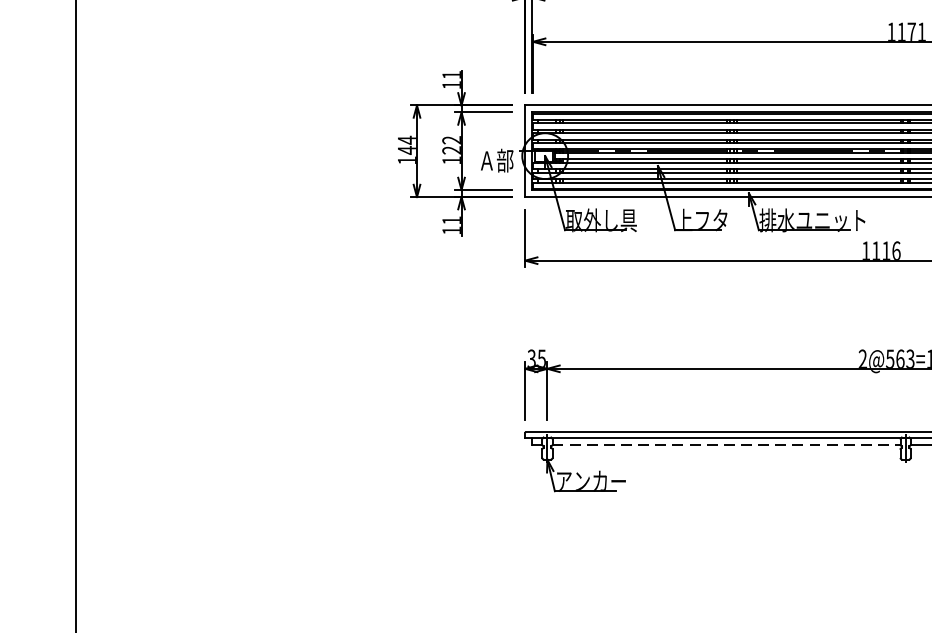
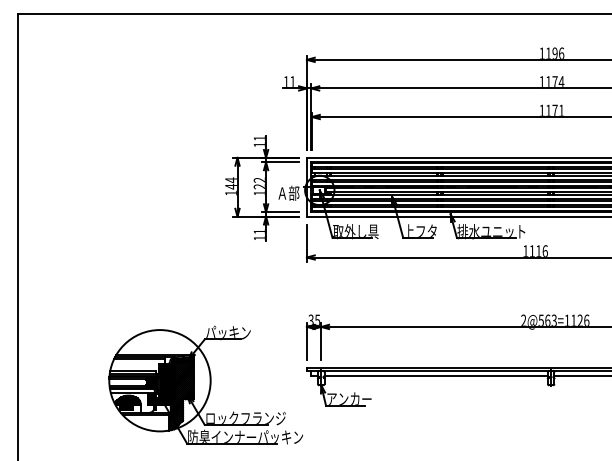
line: (727, 444) -> (436, 375), dashed -> solid
part: (367, 458) -> (205, 384), added

